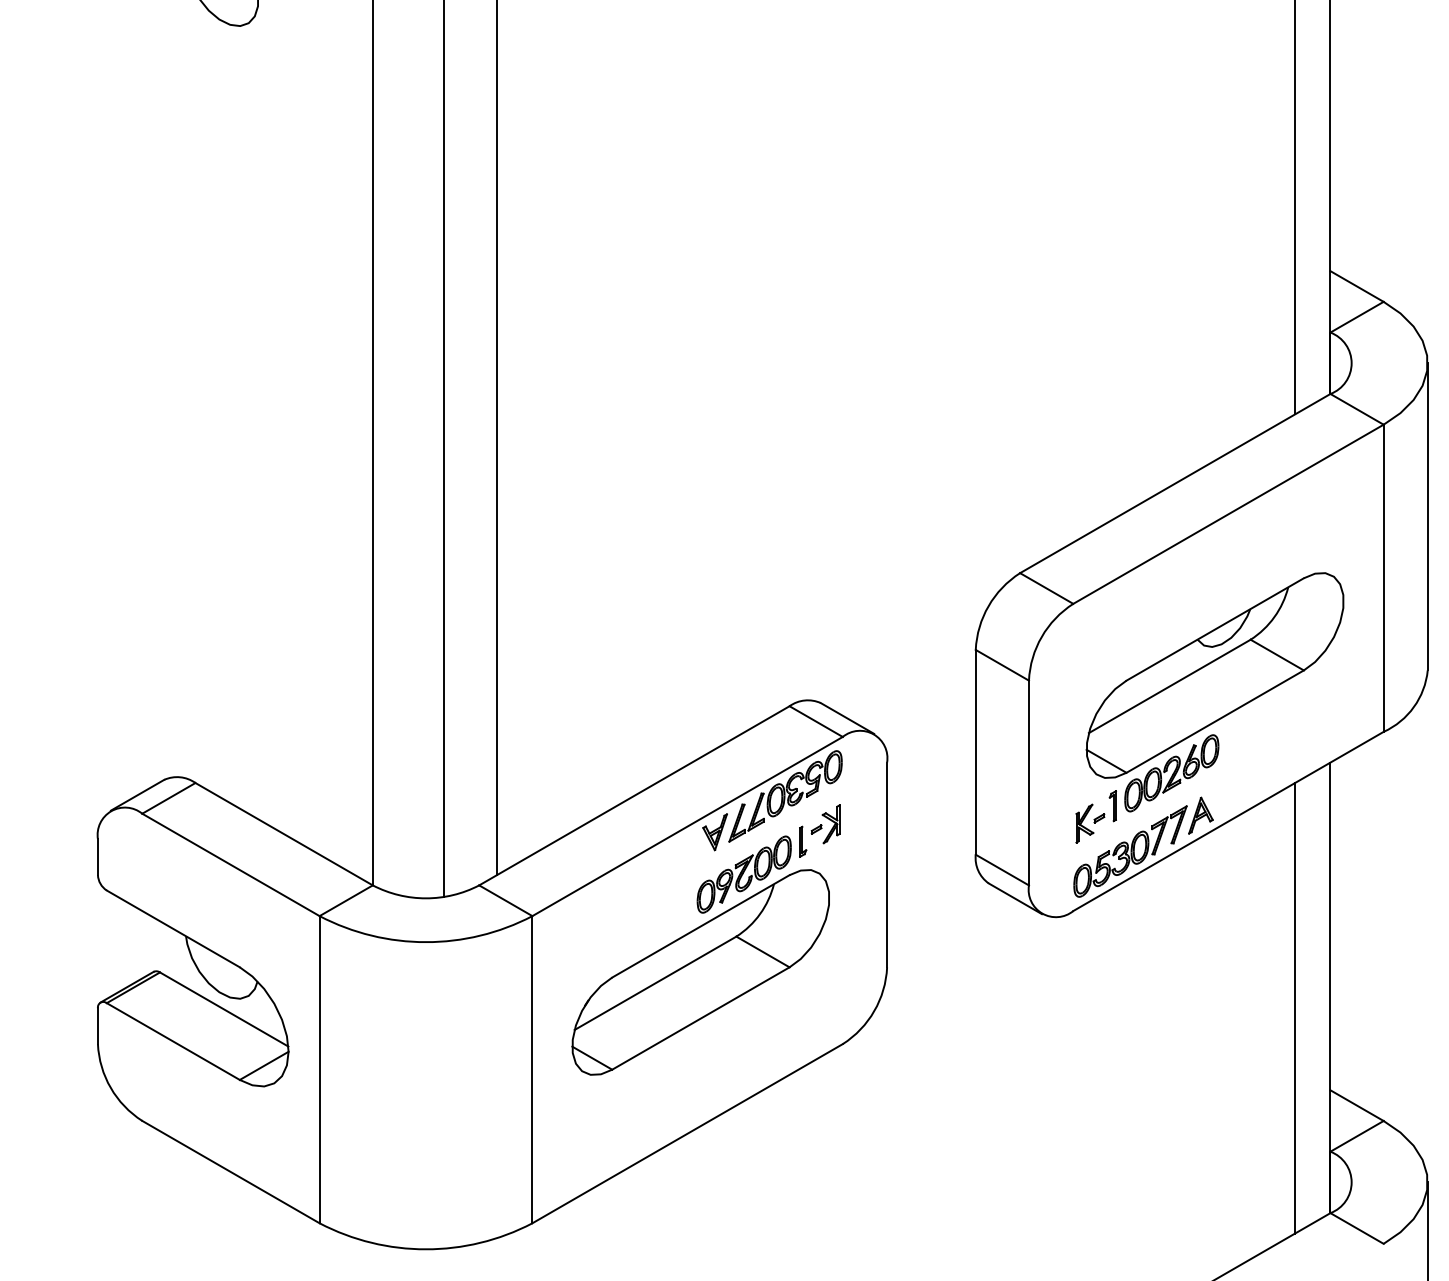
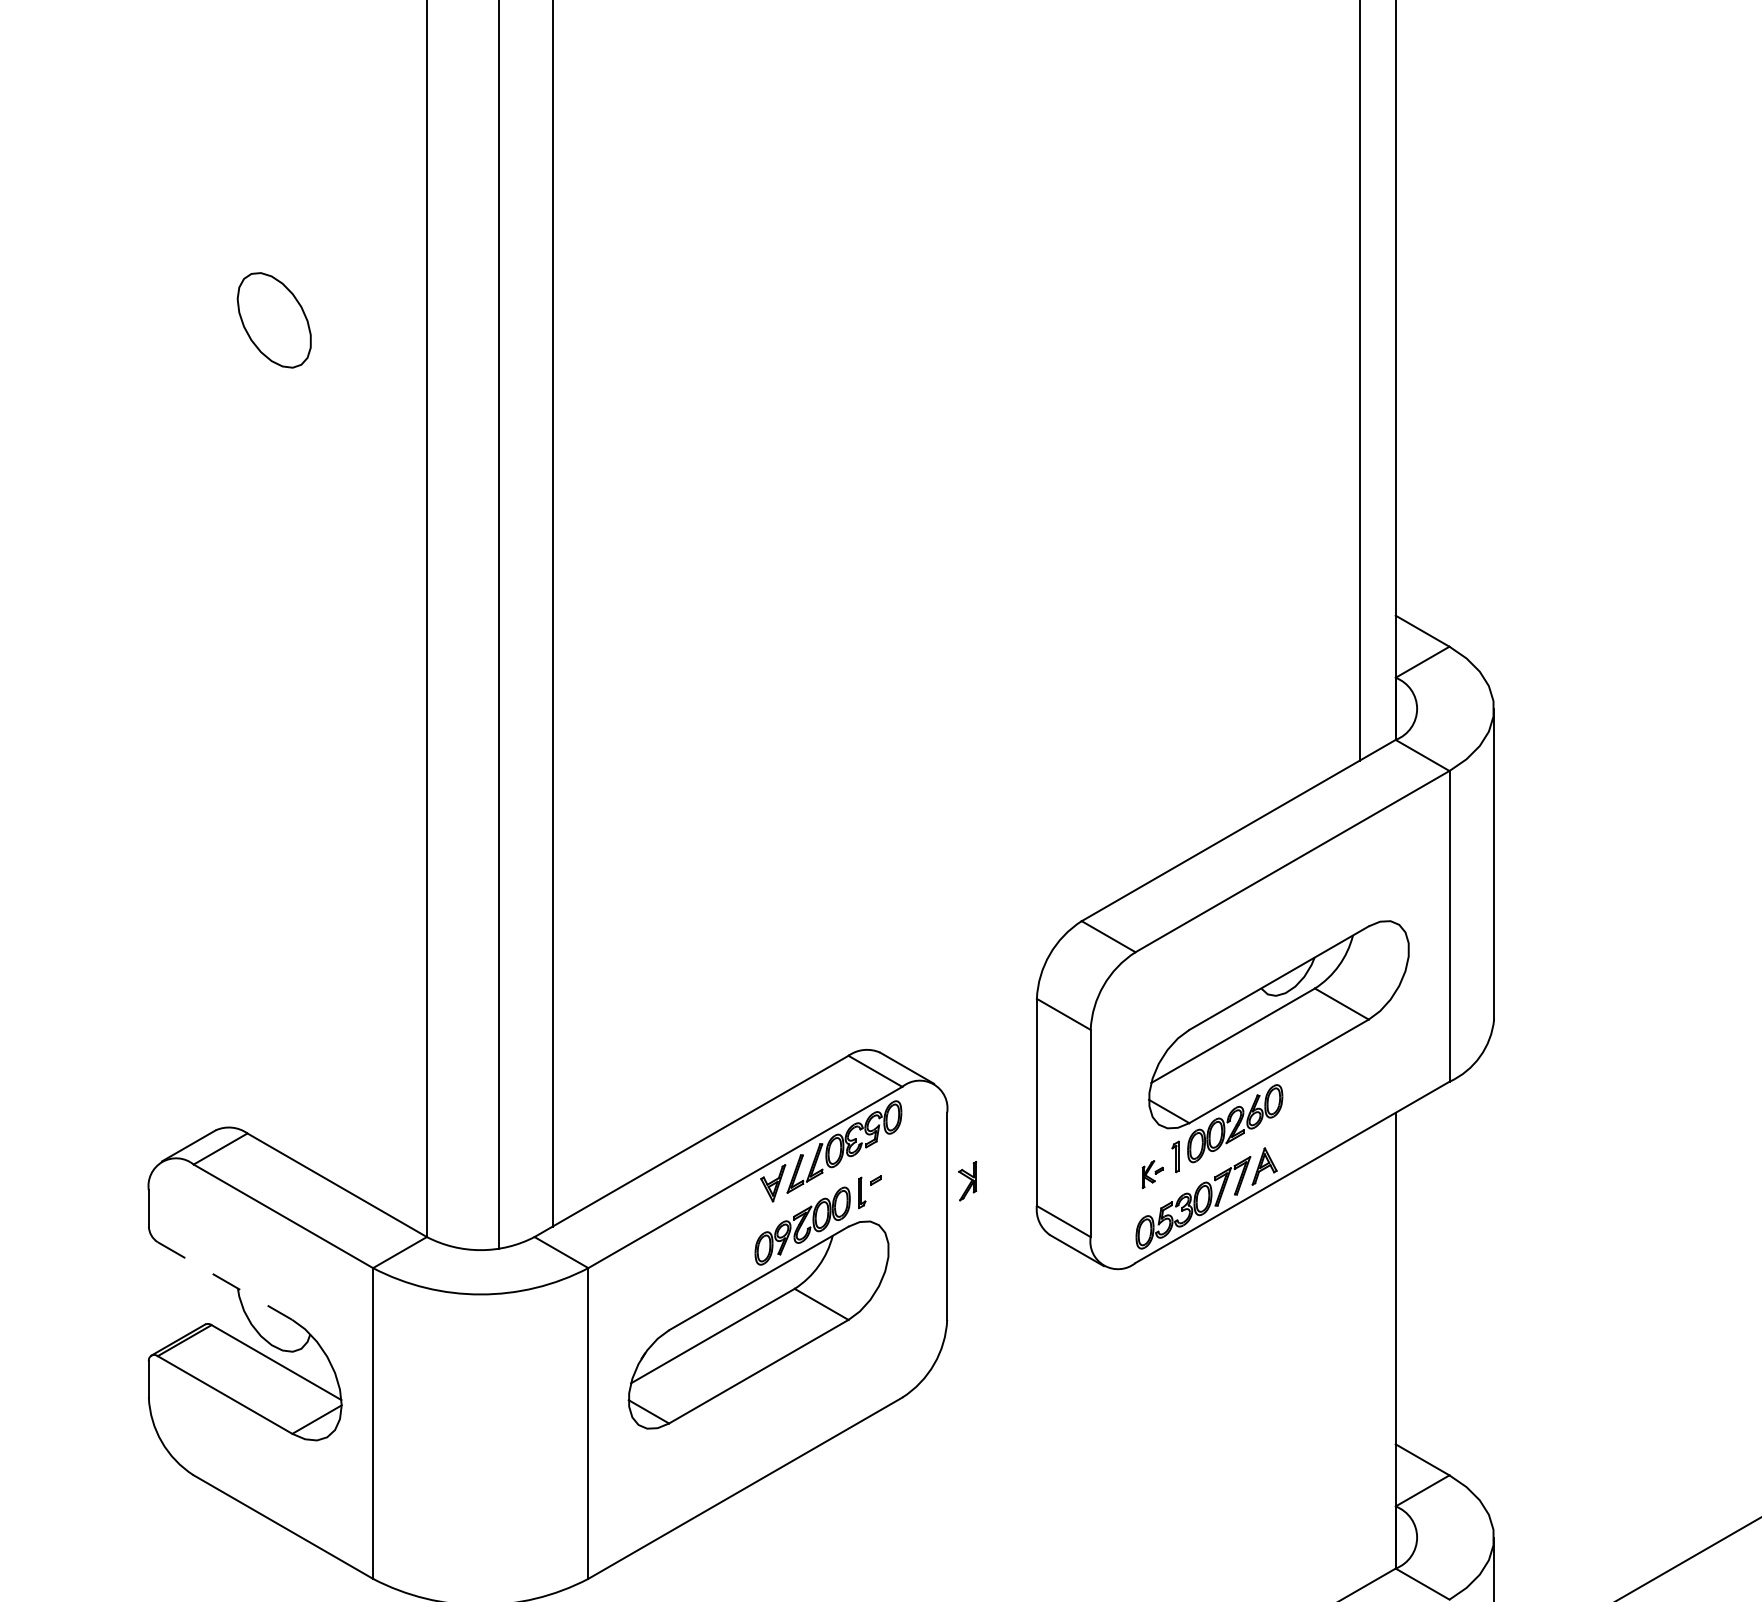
part: (1090, 823) -> (1152, 1174), size x0.7
part: (831, 824) -> (967, 1181), moved
line: (173, 929) -> (225, 1281), solid -> dashed
line: (1294, 1008) -> (1359, 1361), removed

